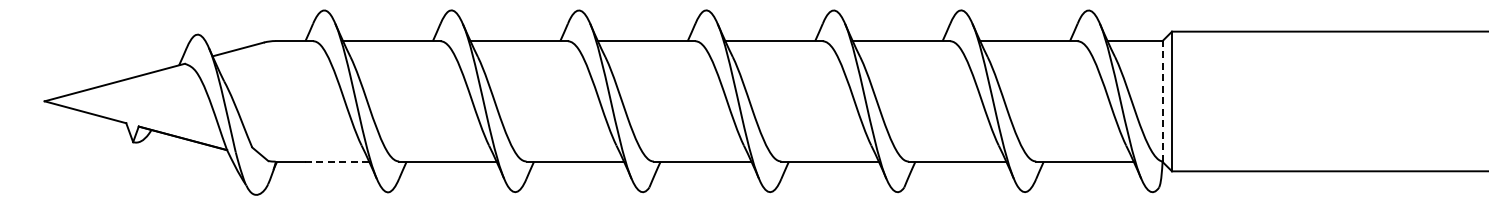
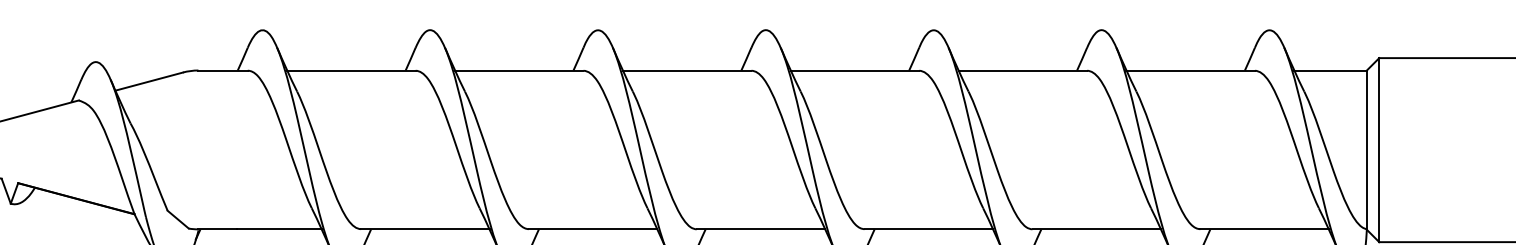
line: (1162, 100) -> (1366, 148), dashed -> solid
line: (336, 161) -> (278, 229), dashed -> solid

